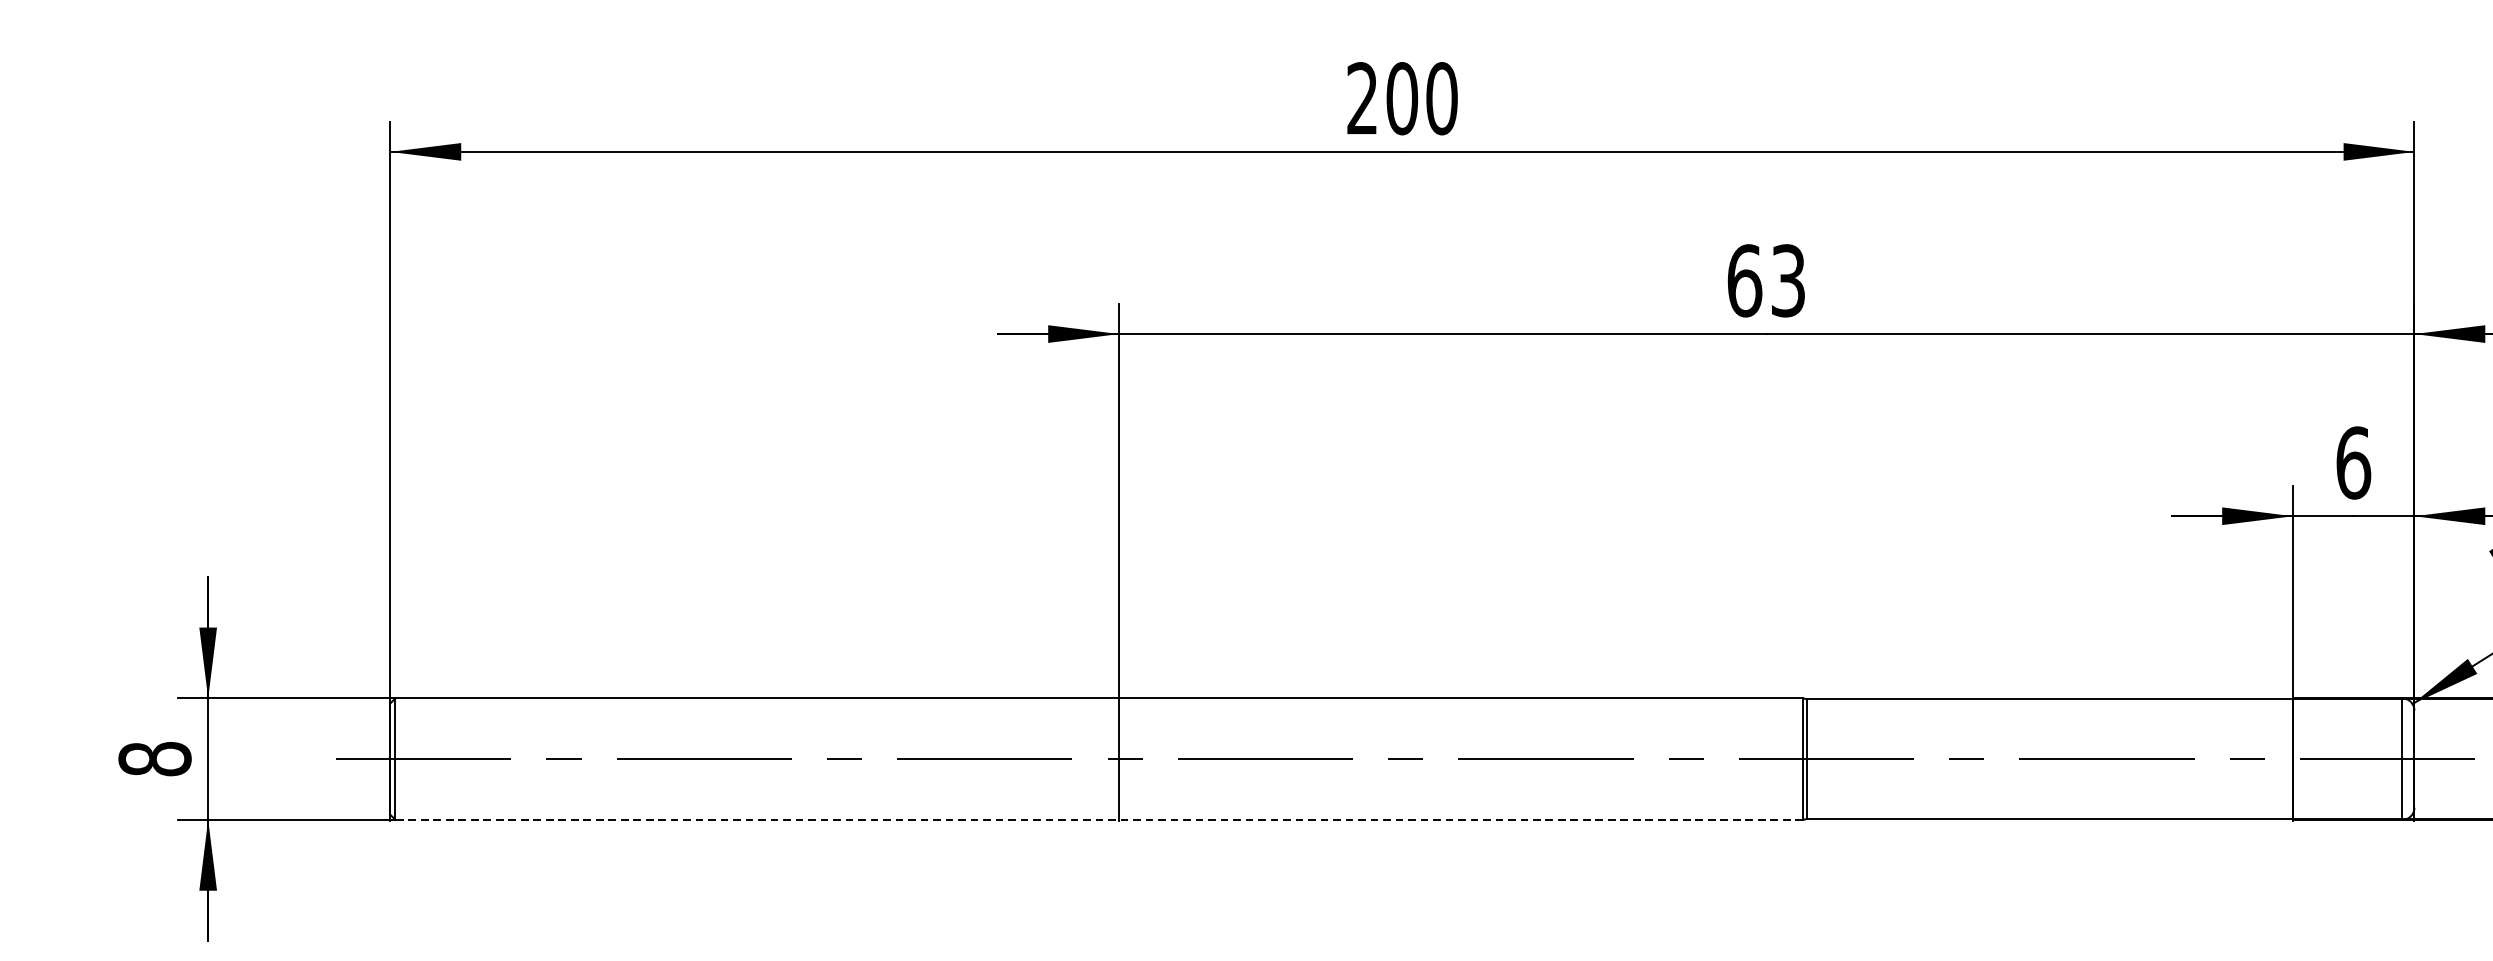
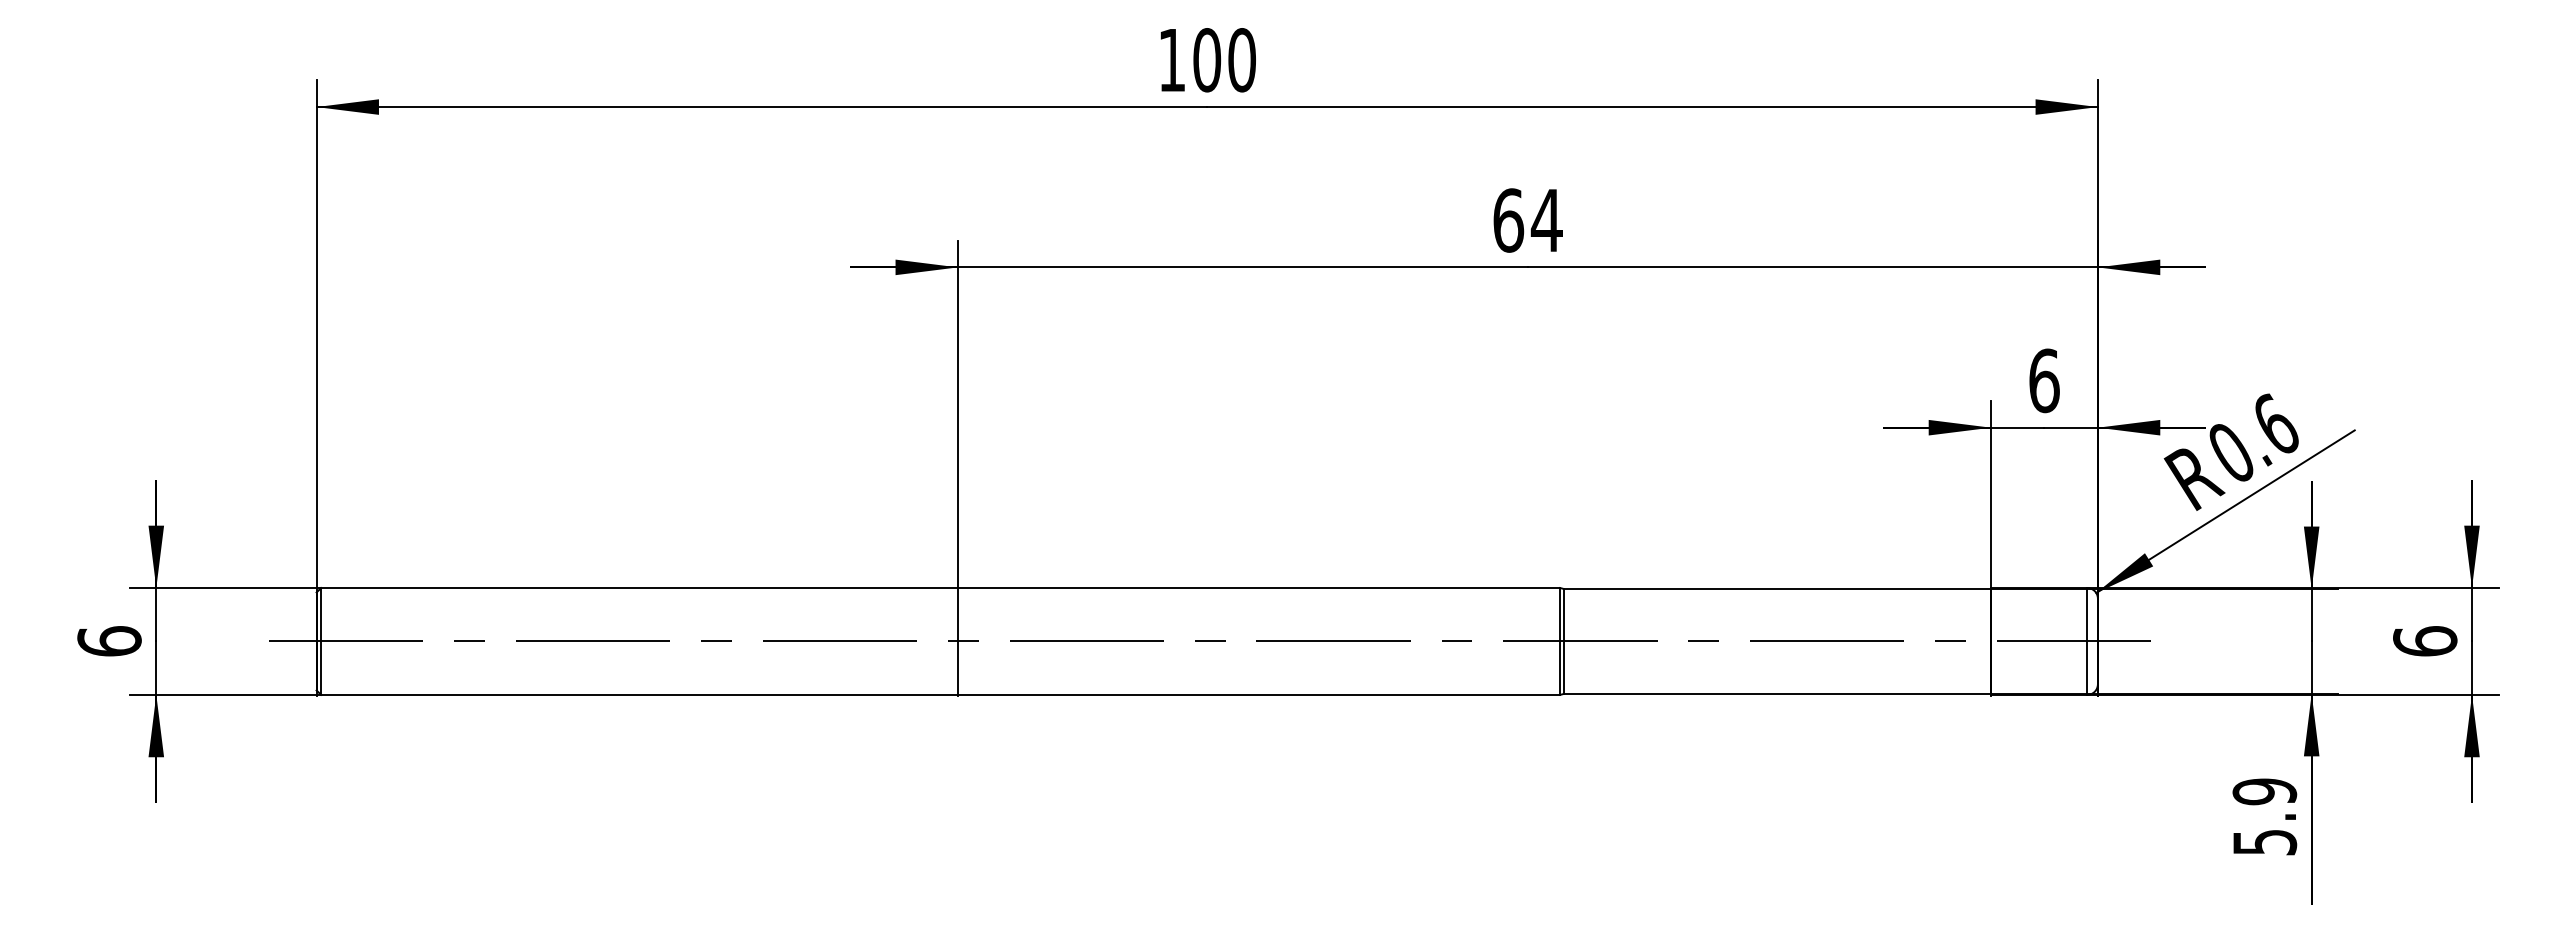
text: (1361, 97) -> (1171, 59), 200 -> 100
text: (1787, 280) -> (1546, 220), 63 -> 64
text: (154, 759) -> (109, 641), 8 -> 6
line: (1099, 819) -> (940, 694), dashed -> solid

